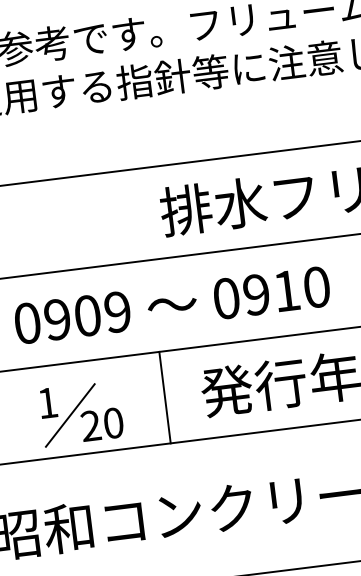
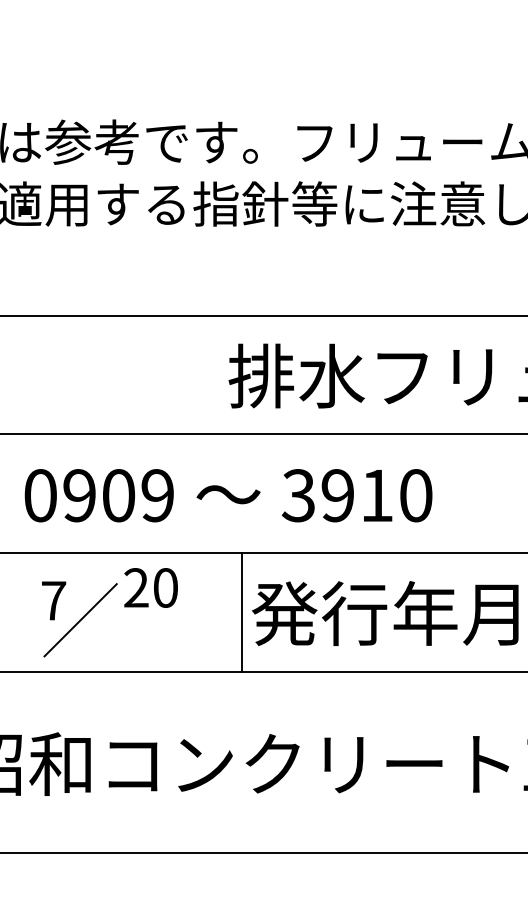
text: (226, 298) -> (298, 495), 0910 -> 3910
line: (165, 397) -> (241, 612), moved
text: (48, 402) -> (54, 600), 1 -> 7
text: (101, 424) -> (150, 587), moved

